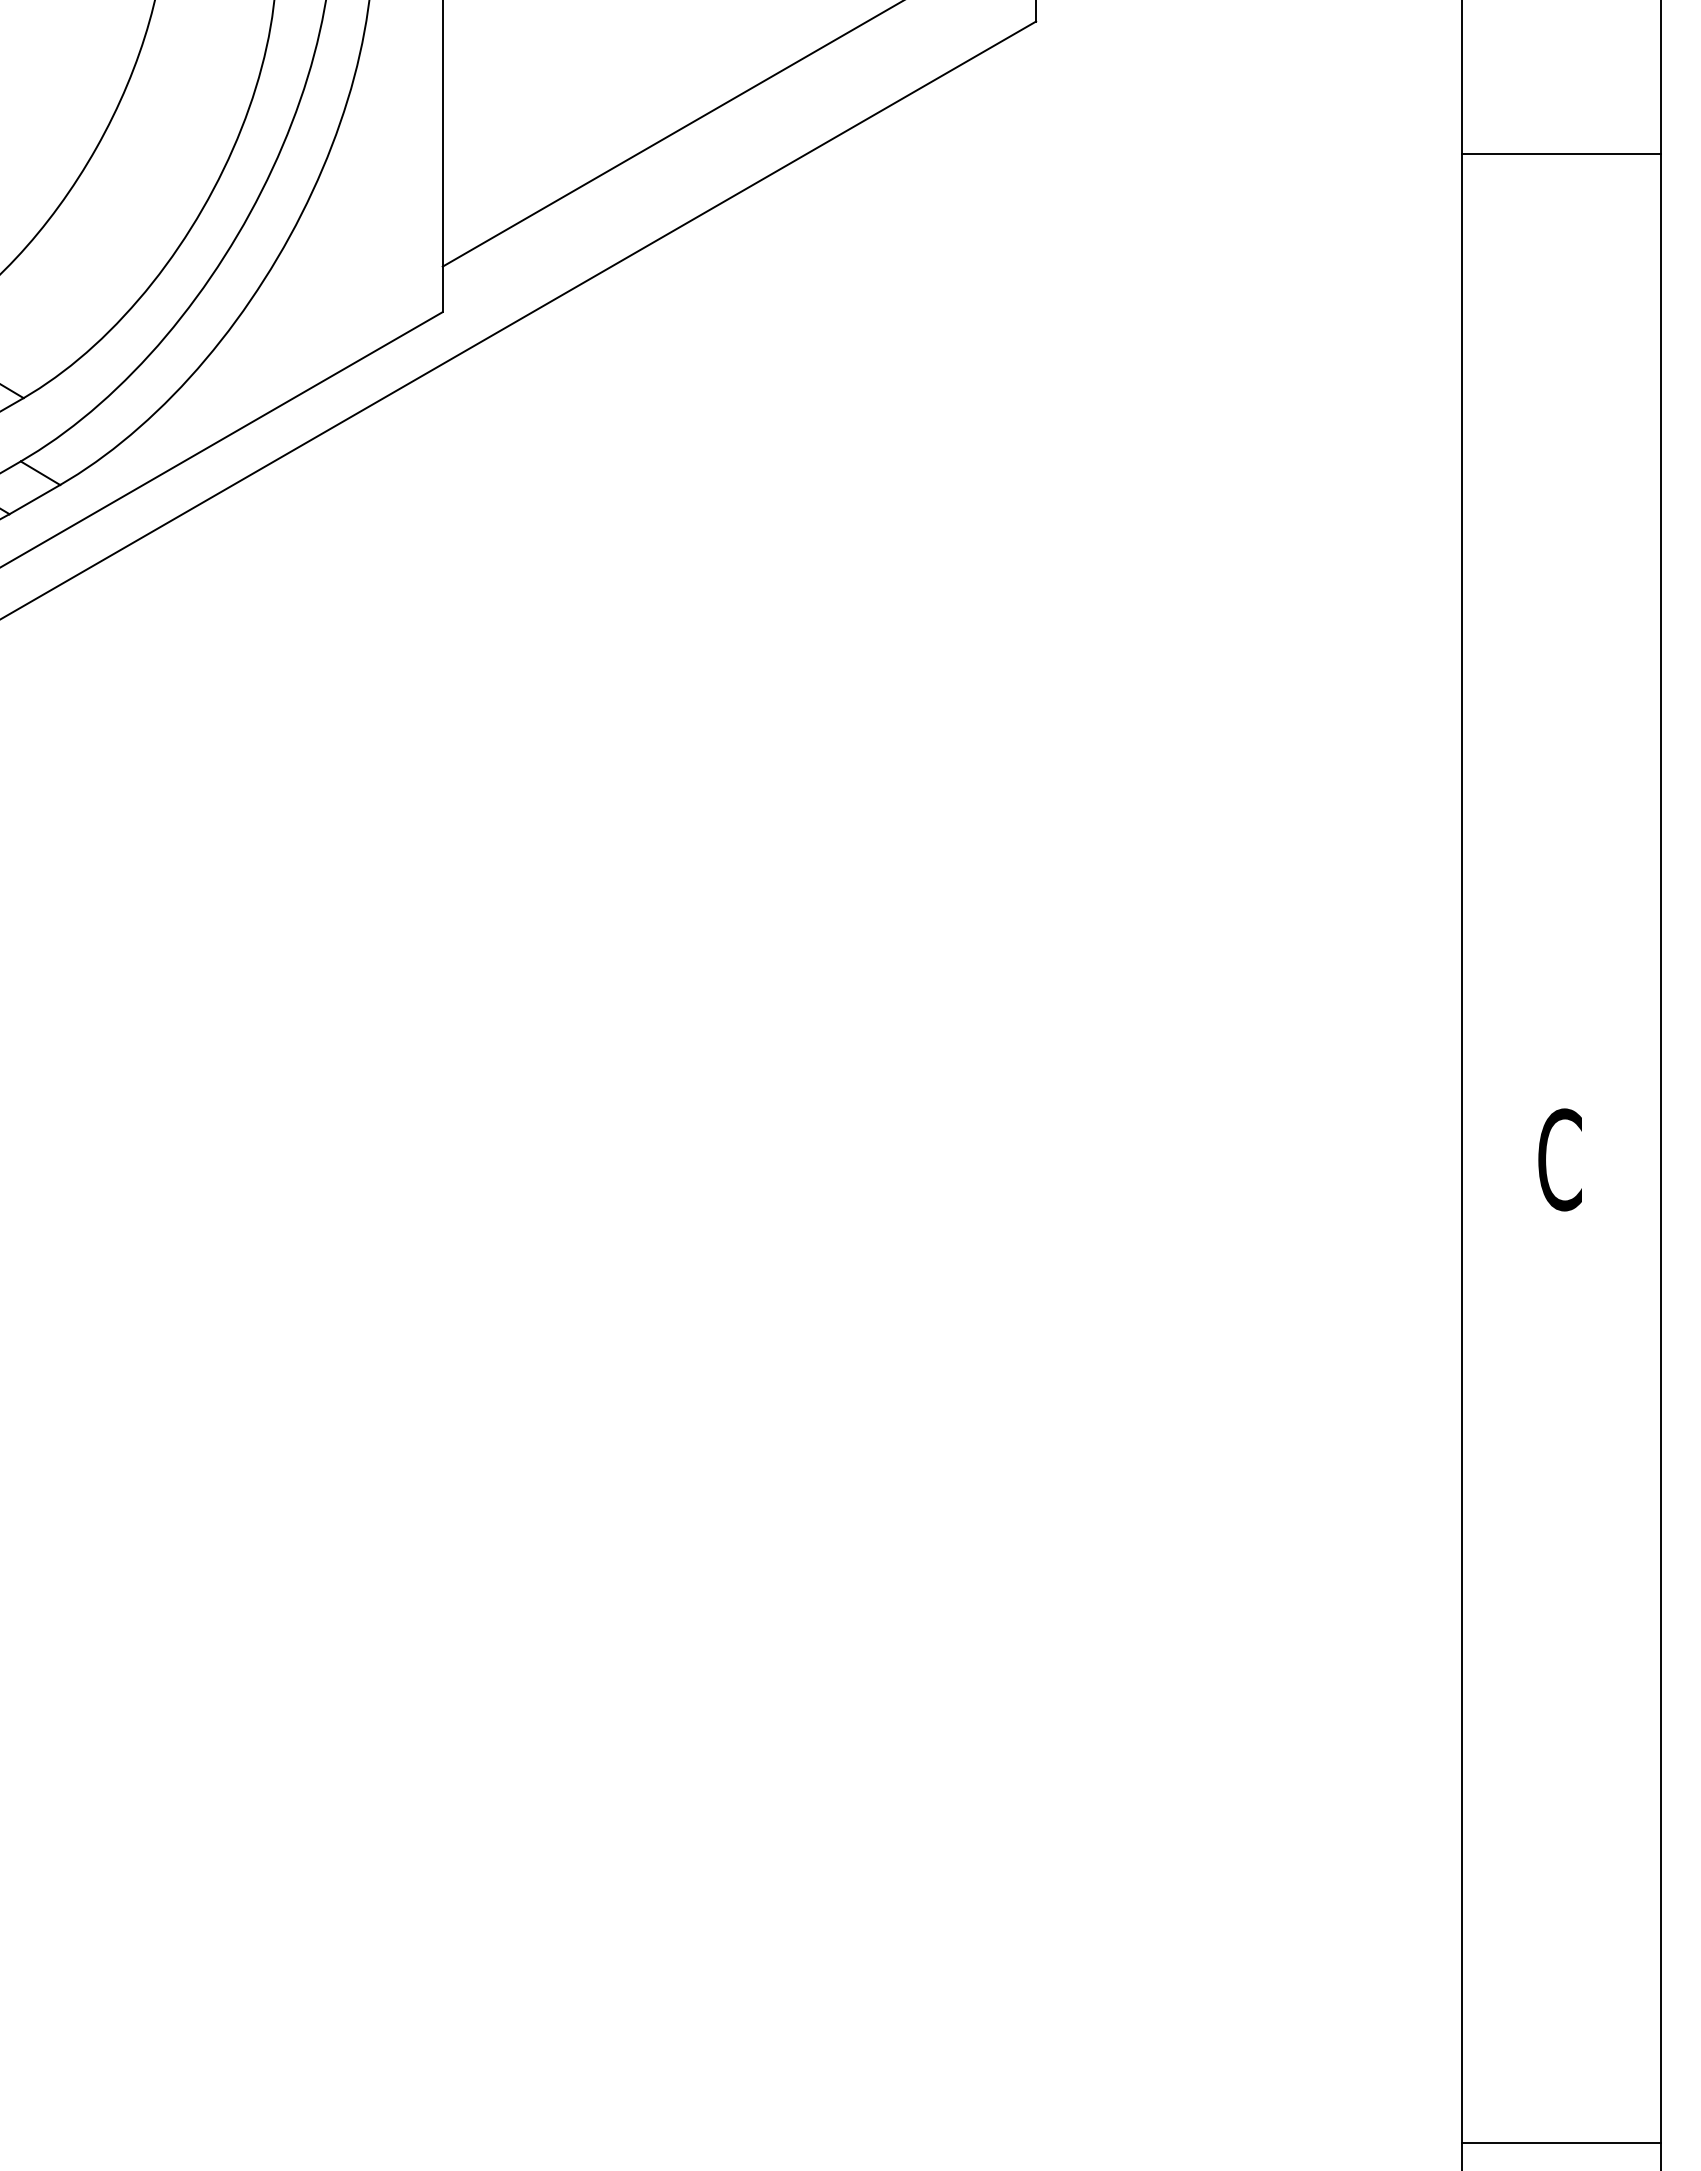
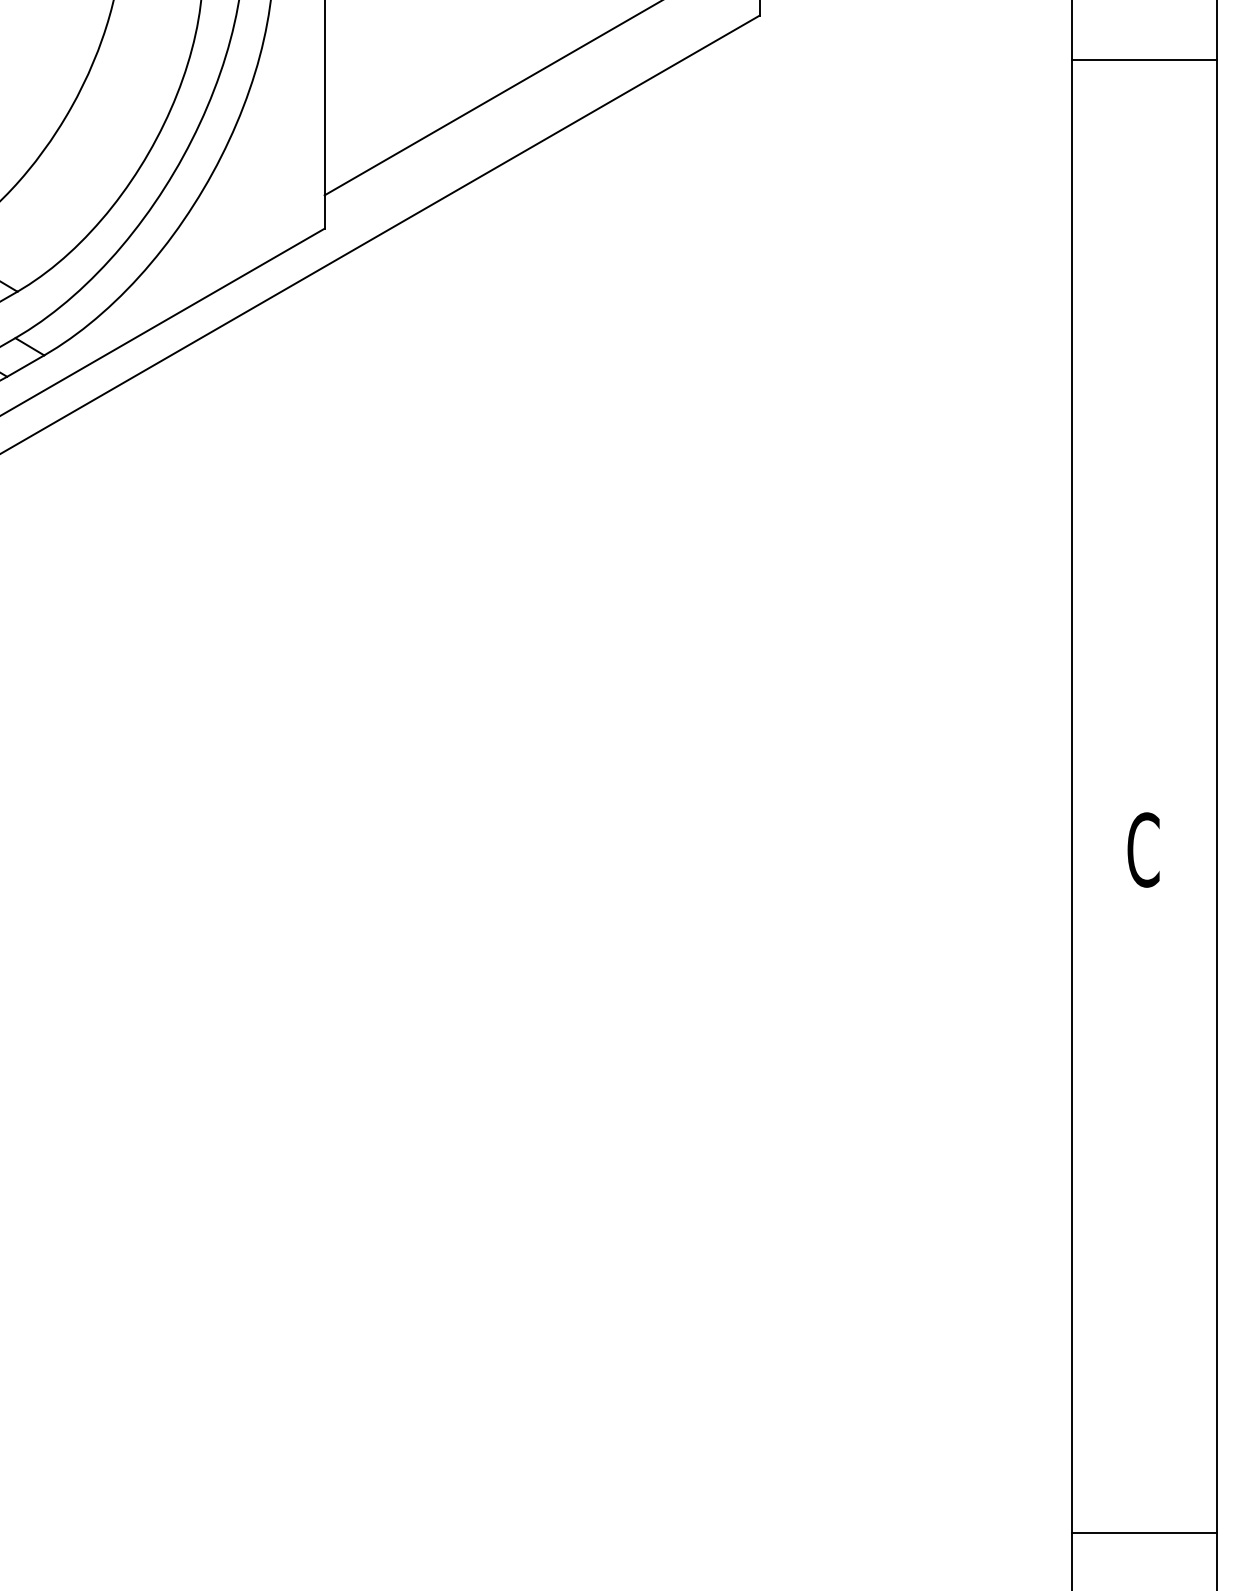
line: (1560, 154) -> (1143, 59), moved
line: (1560, 2143) -> (1143, 1532), moved

